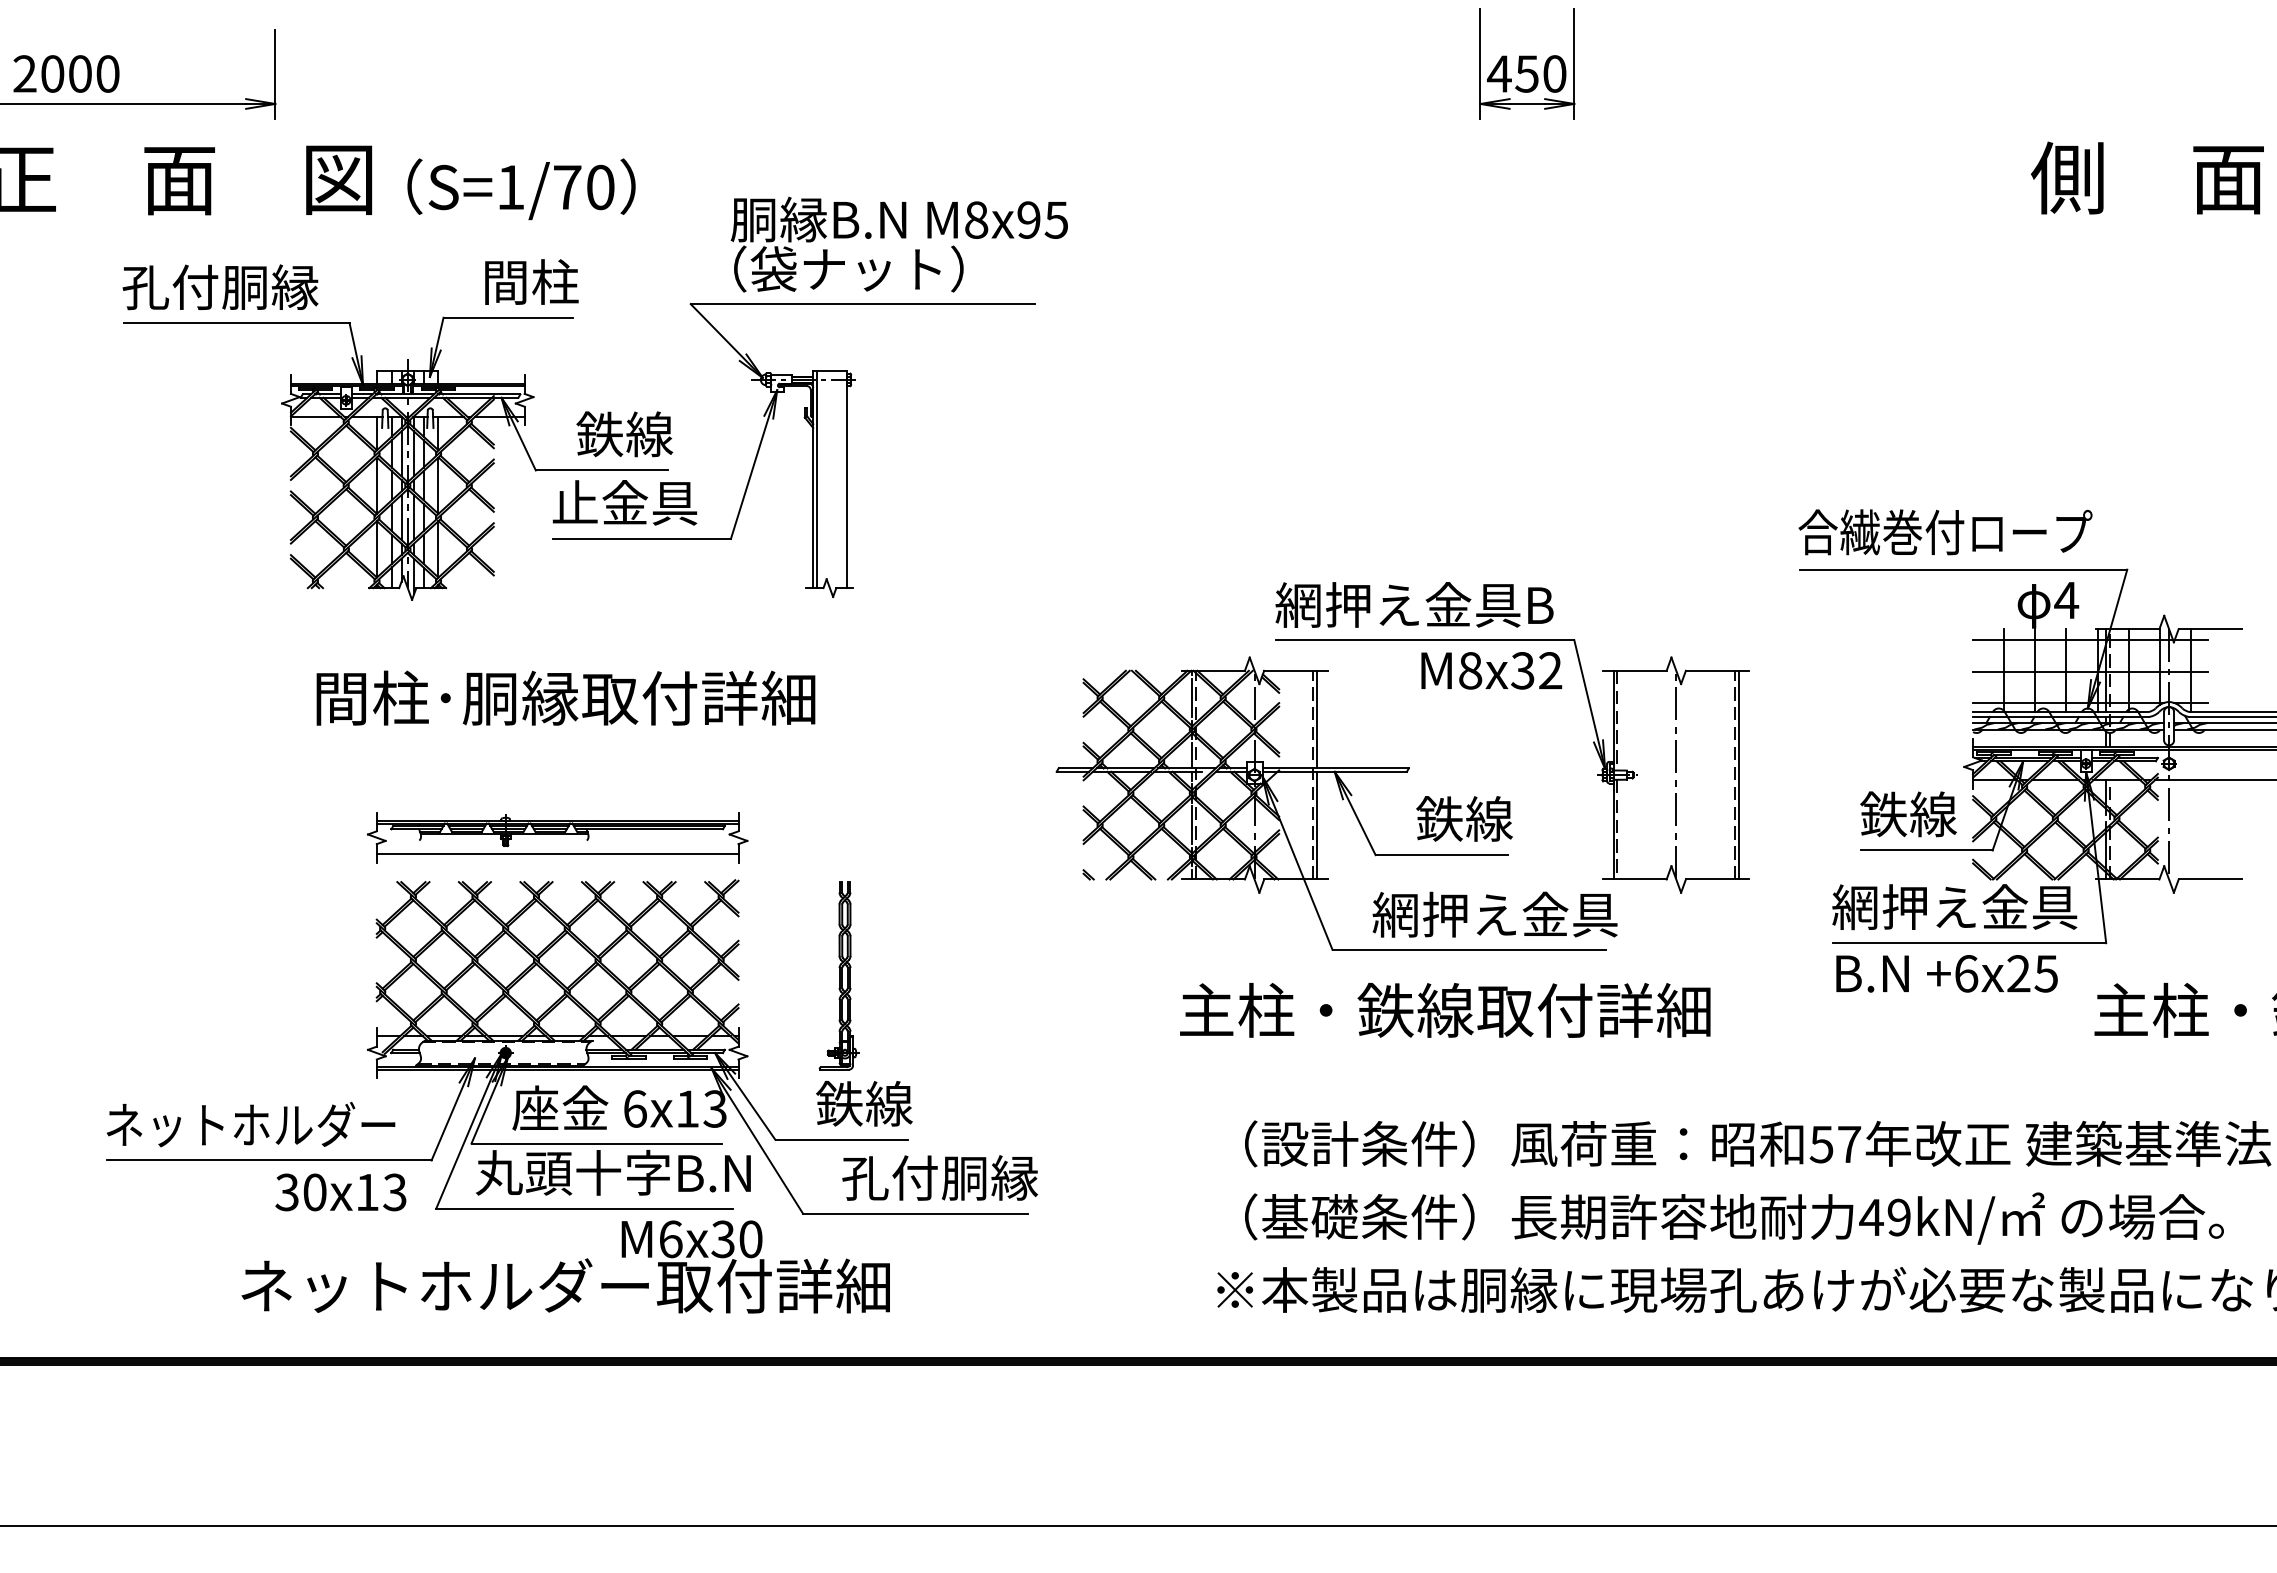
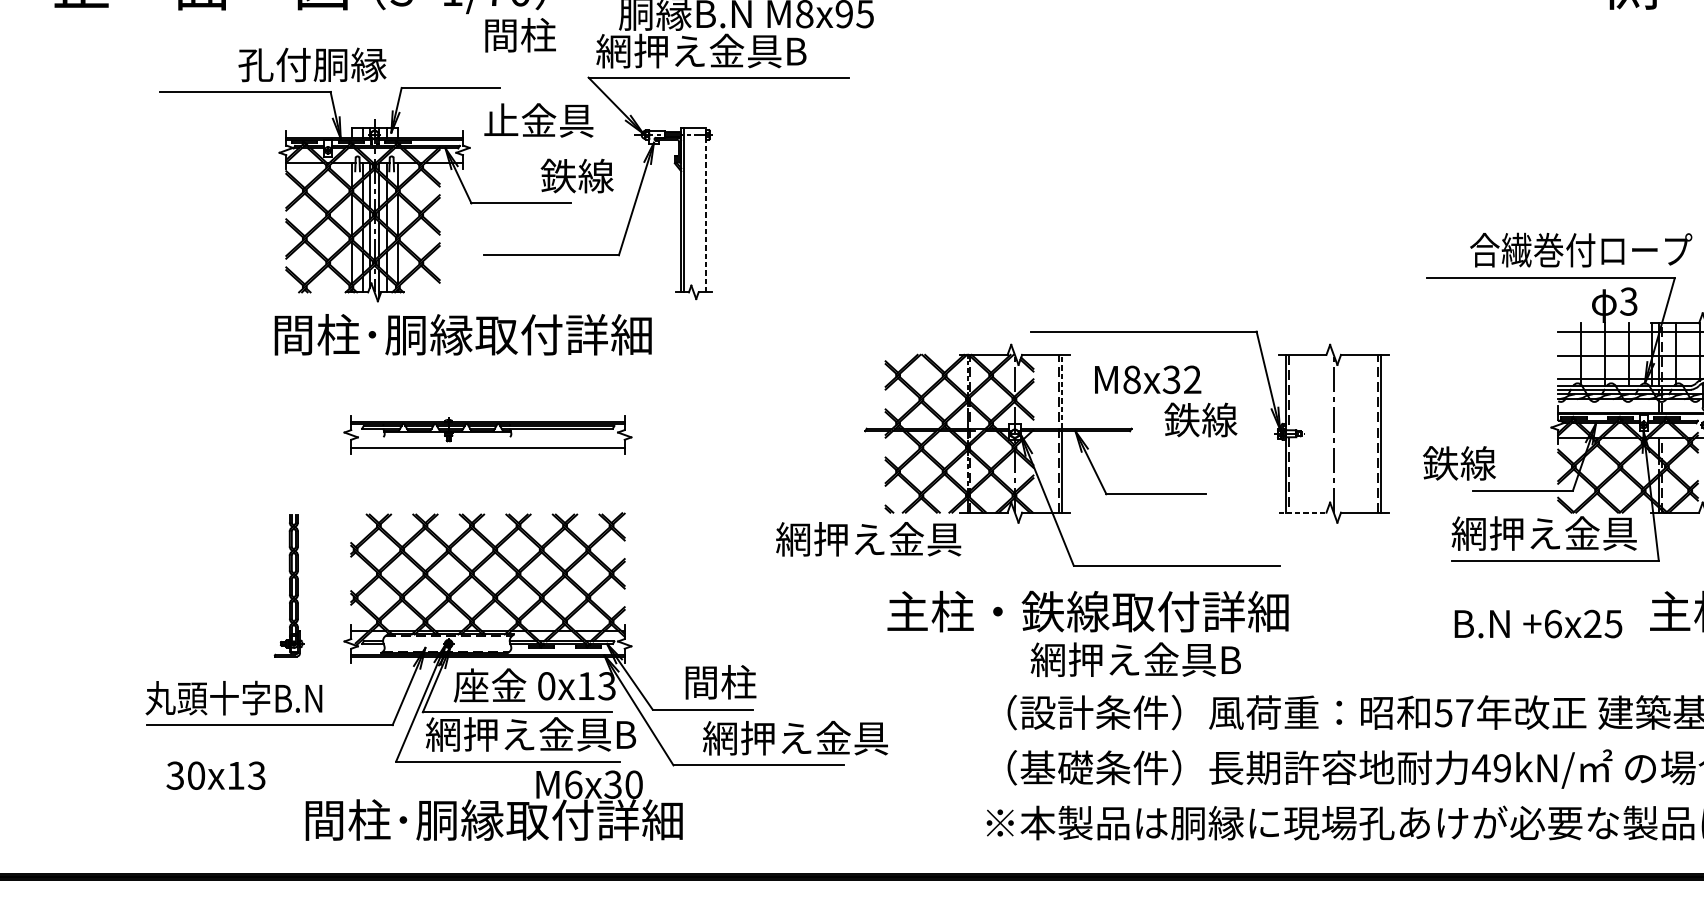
text: (839, 268) -> (701, 50), （袋ナット） -> 網押え金具B
text: (531, 281) -> (520, 34), moved
text: (220, 287) -> (312, 65), moved
text: (624, 434) -> (577, 176), moved
line: (846, 479) -> (706, 210), solid -> dashed
text: (624, 502) -> (538, 120), moved
text: (1945, 532) -> (1581, 250), moved
text: (2066, 600) -> (1628, 301), 4 -> 3
text: (1414, 604) -> (1135, 659), moved
text: (1491, 670) -> (1147, 379), moved
text: (565, 697) -> (462, 334), moved
line: (1191, 697) -> (967, 375), solid -> dashed
line: (1317, 719) -> (1062, 391), solid -> dashed
text: (1908, 814) -> (1459, 463), moved
text: (1464, 818) -> (1200, 419), moved
line: (1191, 824) -> (967, 471), solid -> dashed
part: (557, 837) -> (487, 434), moved
line: (1634, 879) -> (1302, 512), solid -> dashed
text: (1494, 914) -> (868, 539), moved
text: (1946, 973) -> (1538, 623), moved
part: (838, 975) -> (288, 585), moved
text: (1445, 1010) -> (1088, 611), moved
text: (864, 1103) -> (719, 682), 鉄線 -> 間柱
text: (635, 1108) -> (546, 685), 6x13 -> 0x13
text: (249, 1124) -> (254, 697), ネットホルダー -> 丸頭十字B.N
text: (614, 1172) -> (530, 734), 丸頭十字B.N -> 網押え金具B
text: (964, 1177) -> (795, 737), 孔付胴縁 -> 網押え金具
text: (340, 1192) -> (215, 775), moved
text: (565, 1285) -> (493, 819), ネットホルダー取付詳細 -> 間柱･胴縁取付詳細

